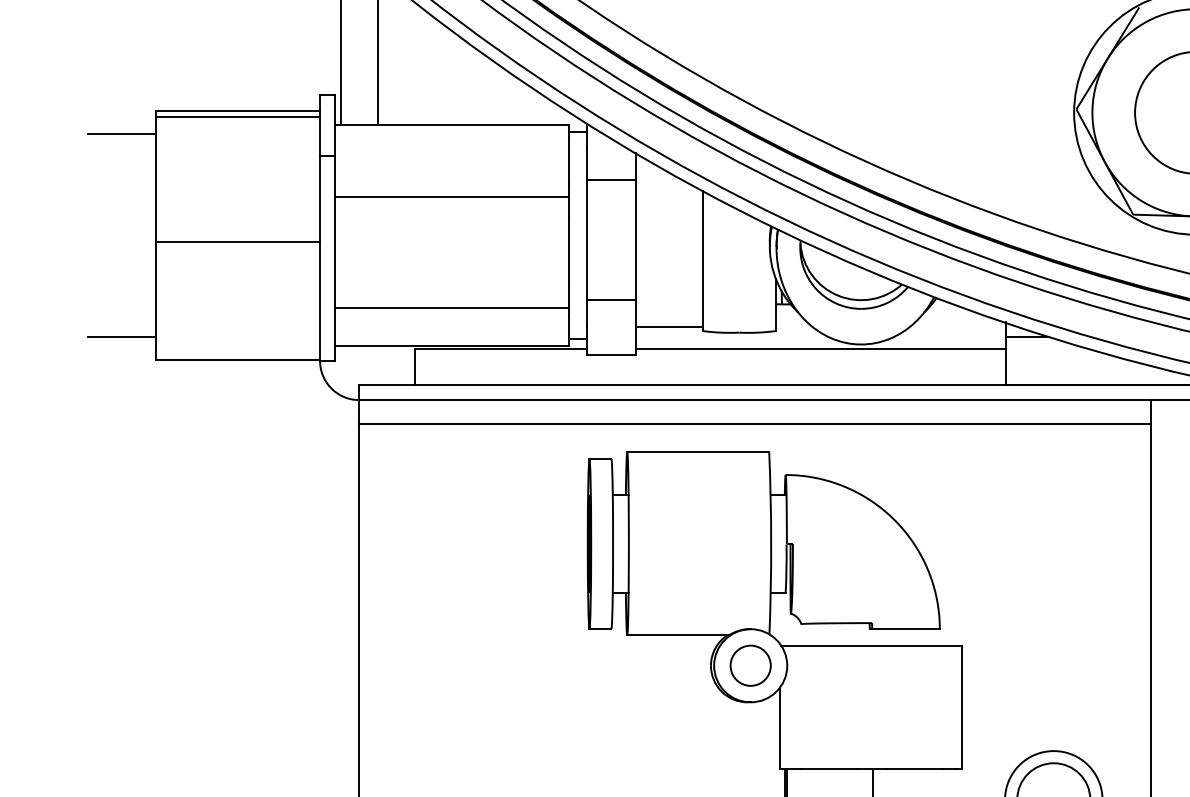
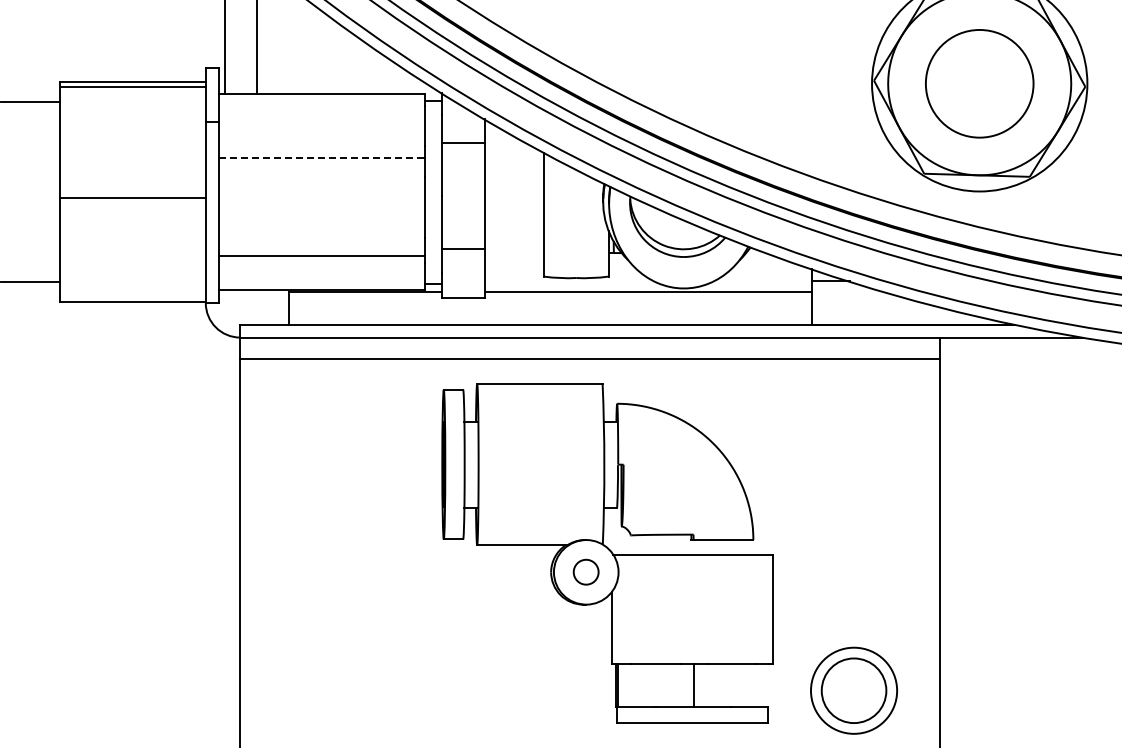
line: (452, 197) -> (322, 158), solid -> dashed
line: (668, 326) -> (513, 272), removed
circle: (749, 664) -> (585, 571), size x0.7

